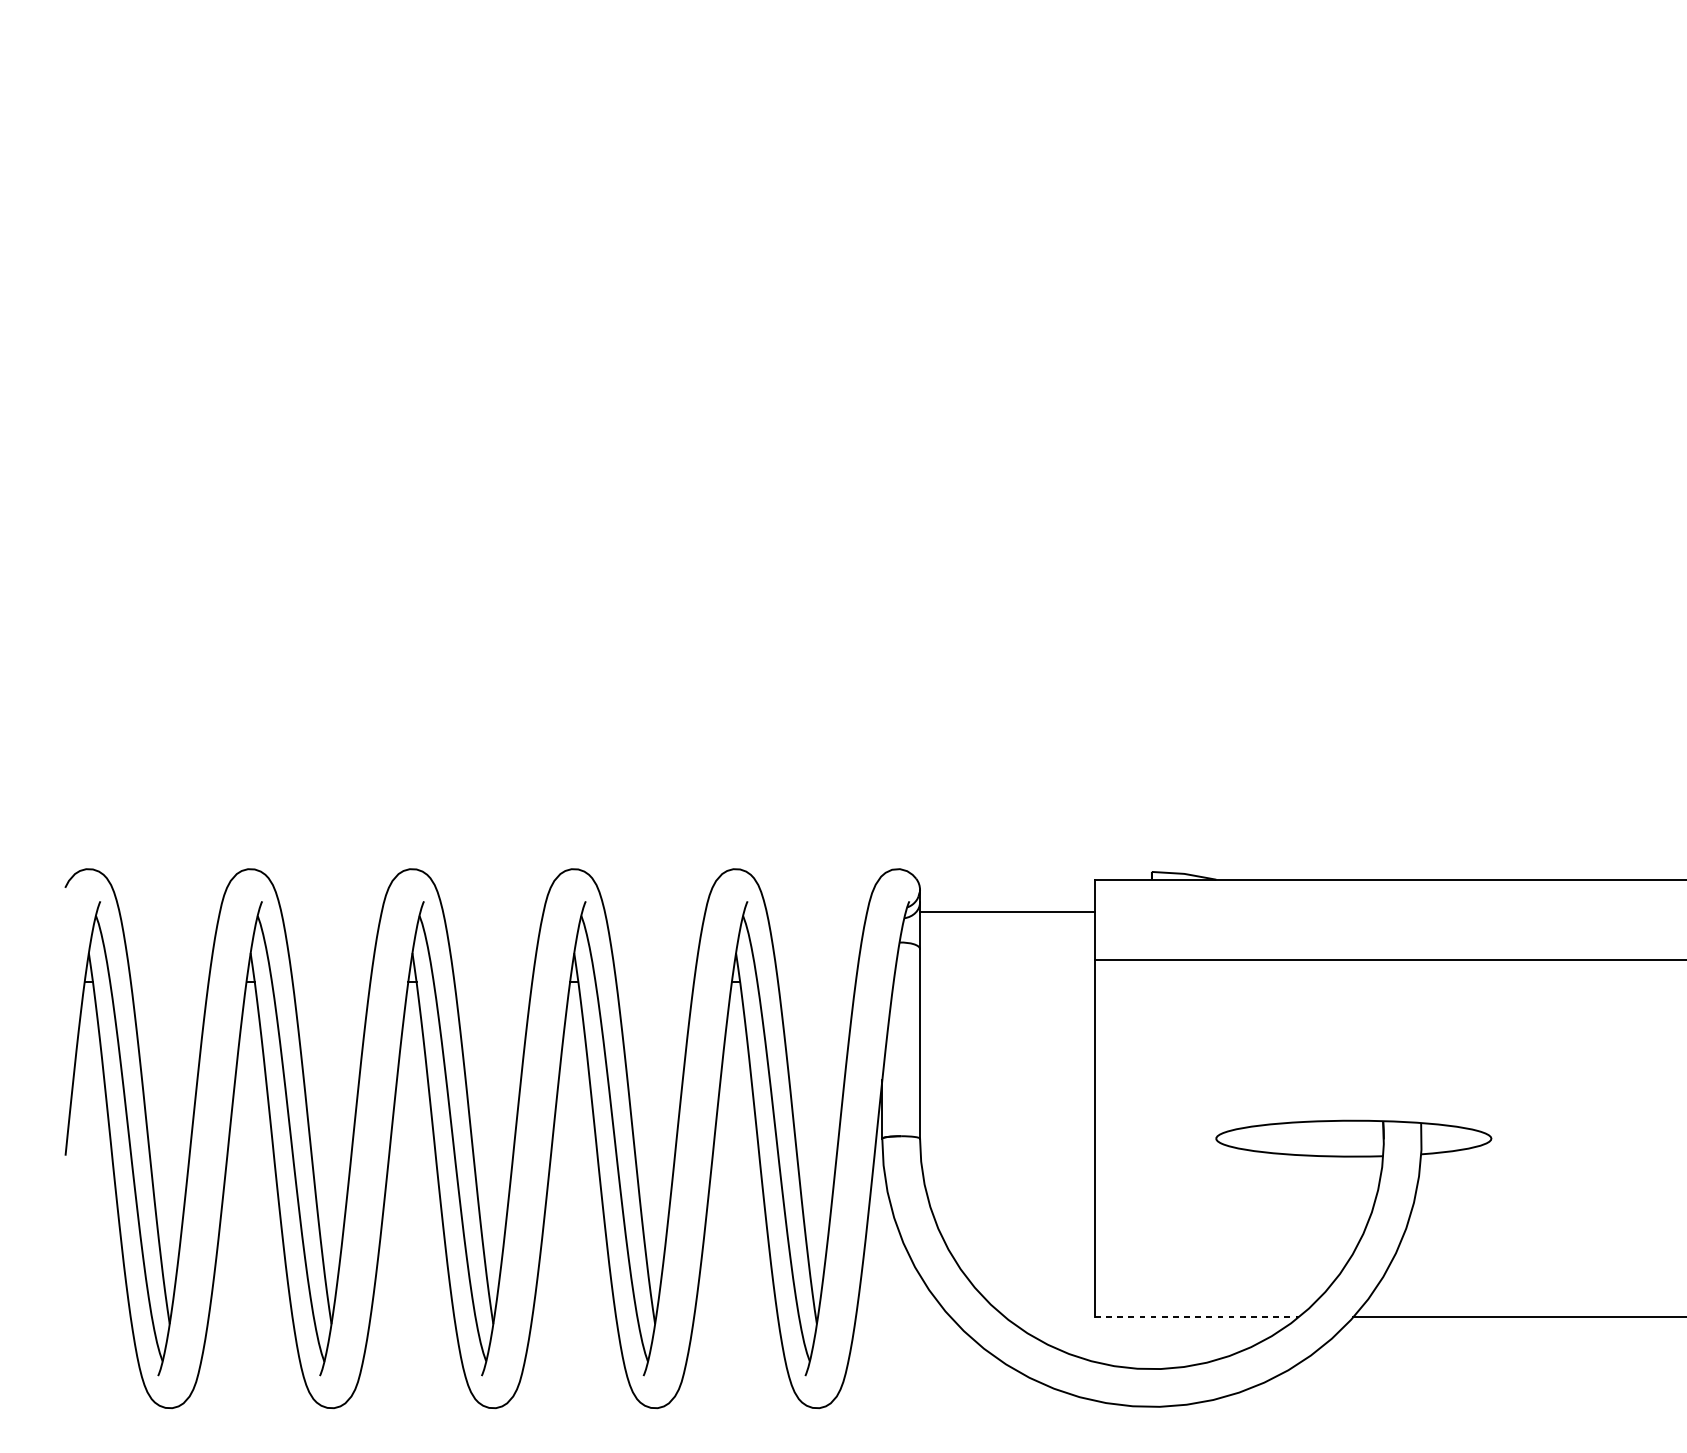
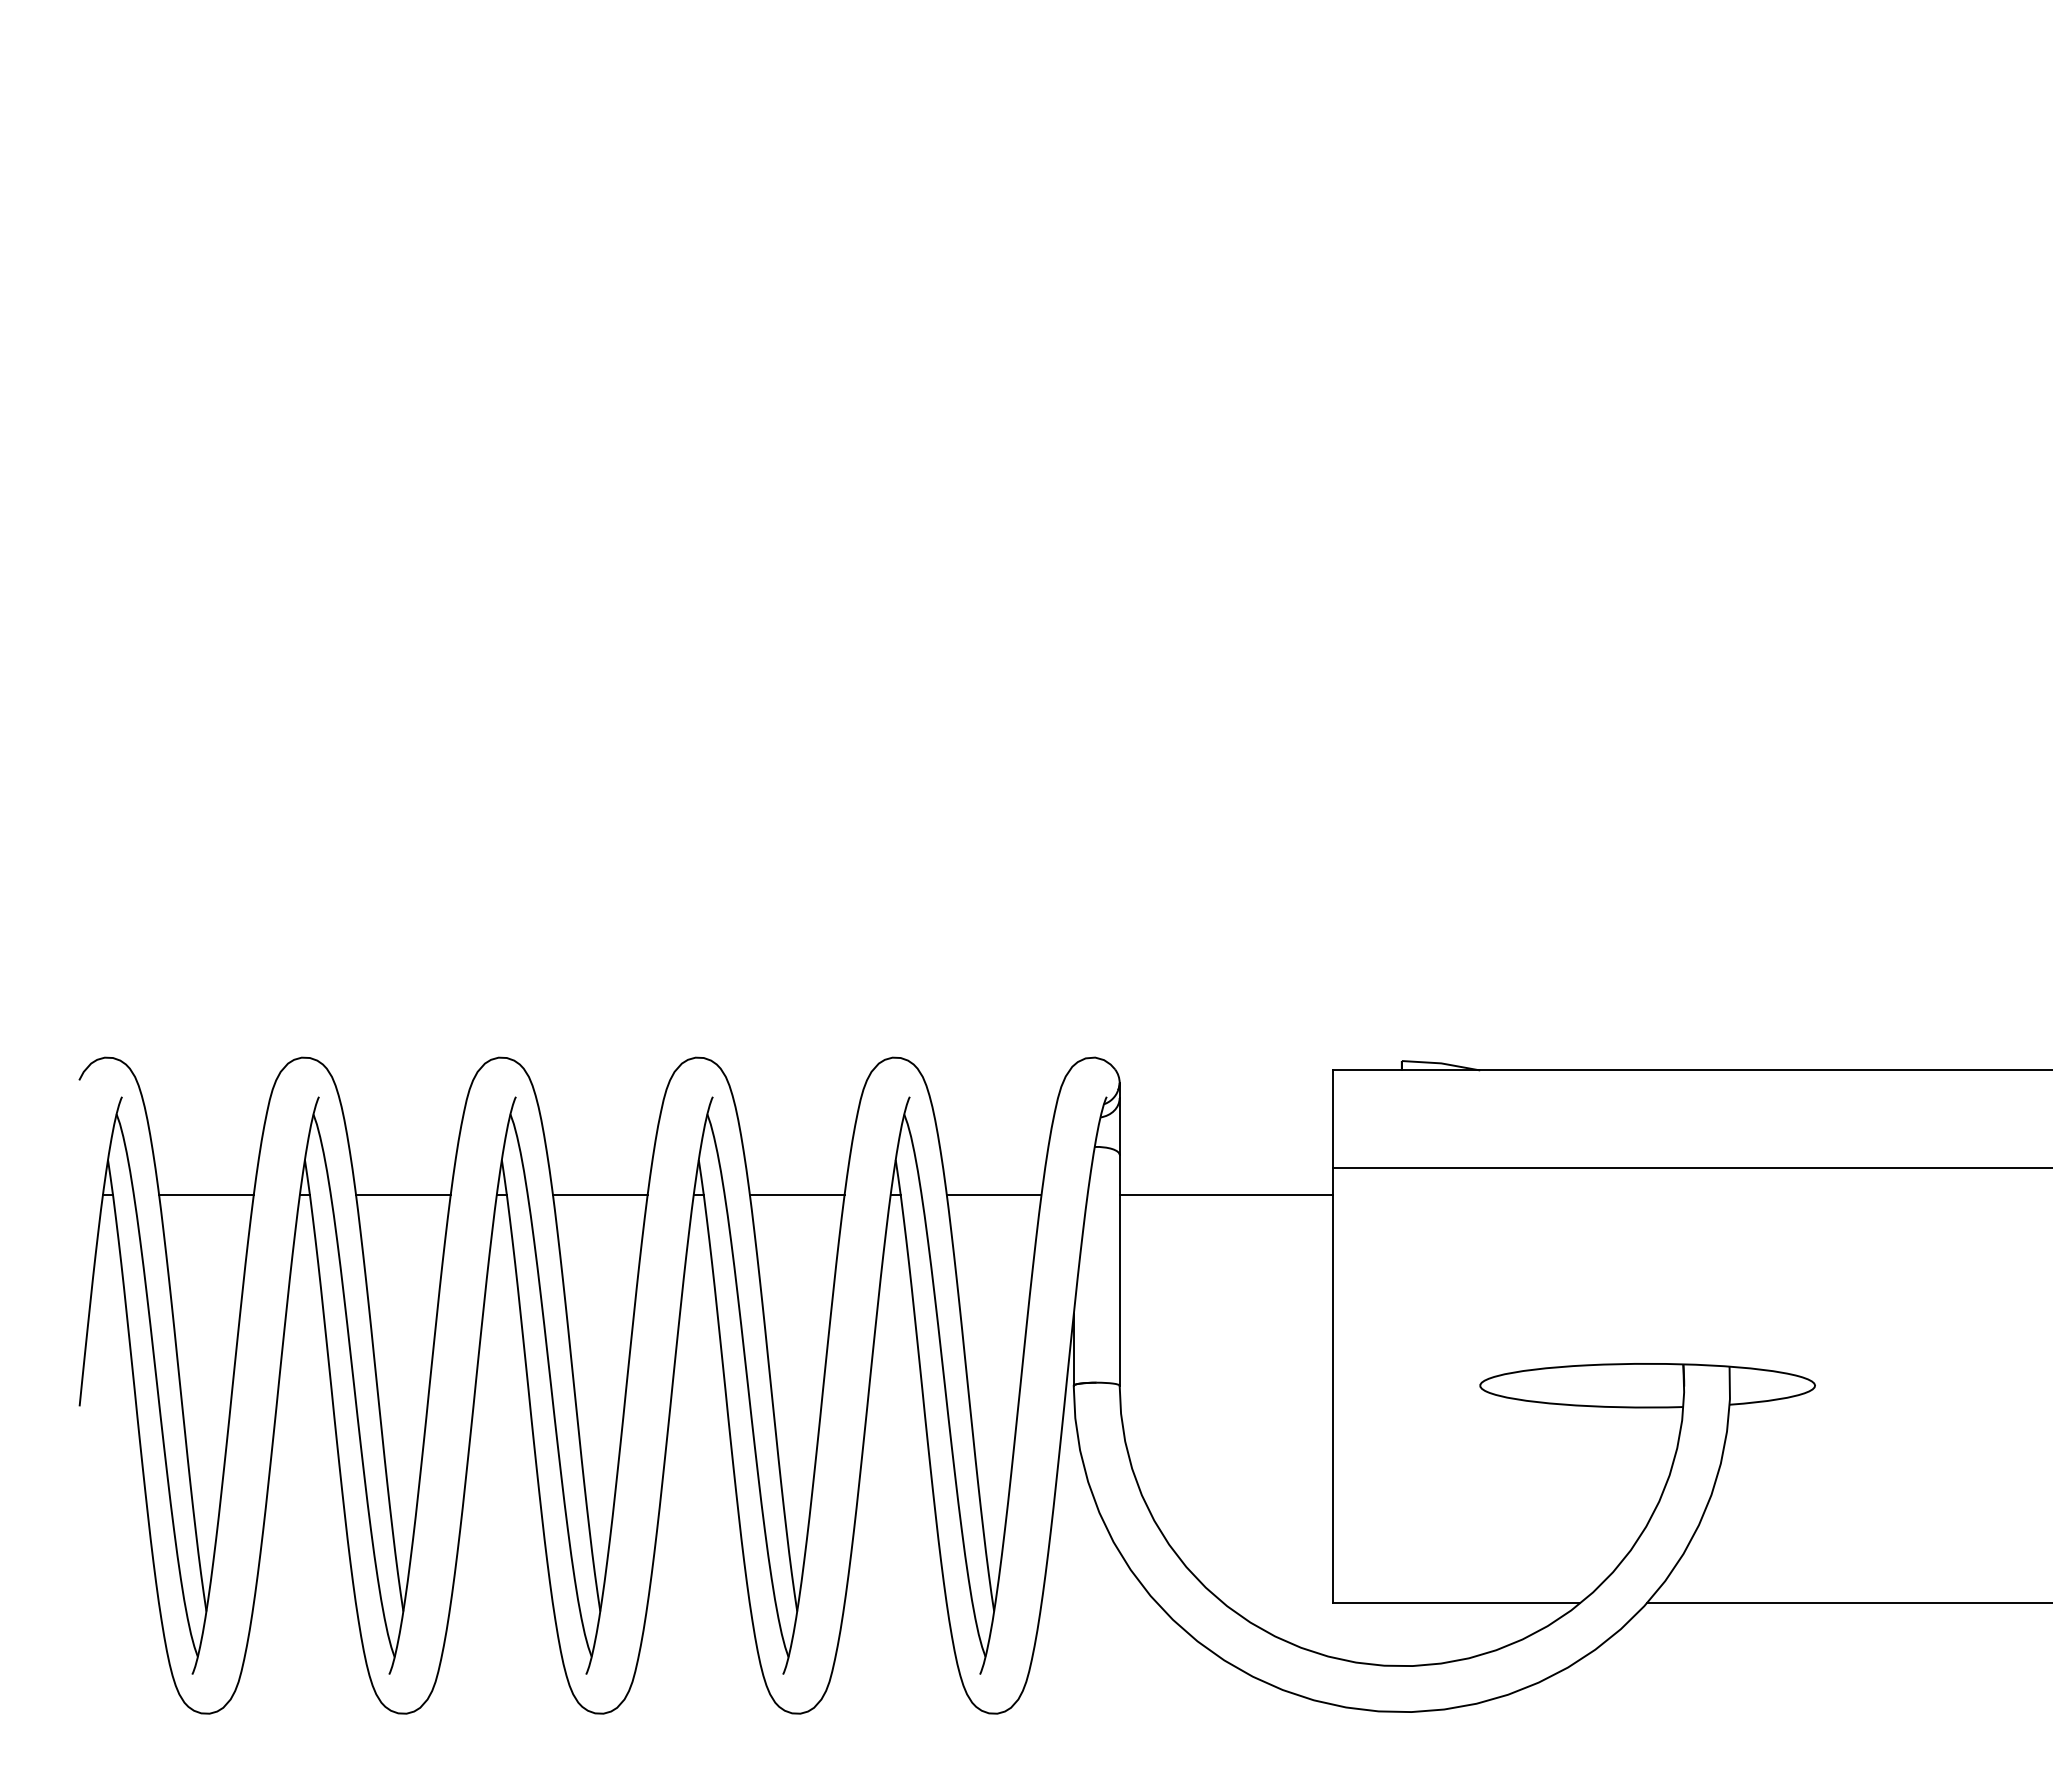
line: (1006, 911) -> (1225, 1195), moved
line: (169, 982) -> (206, 1195), added
line: (331, 982) -> (403, 1195), added
line: (492, 982) -> (599, 1195), added
line: (654, 982) -> (796, 1195), added
line: (816, 982) -> (993, 1195), added
line: (1196, 1317) -> (1456, 1603), dashed -> solid

